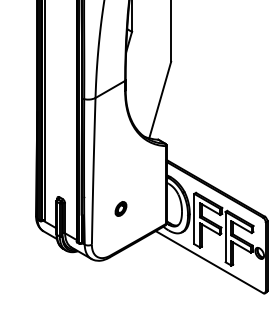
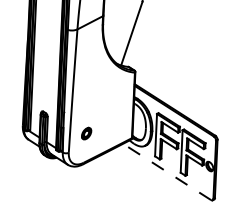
part: (120, 208) -> (86, 133), moved
line: (209, 262) -> (167, 172), solid -> dashed

